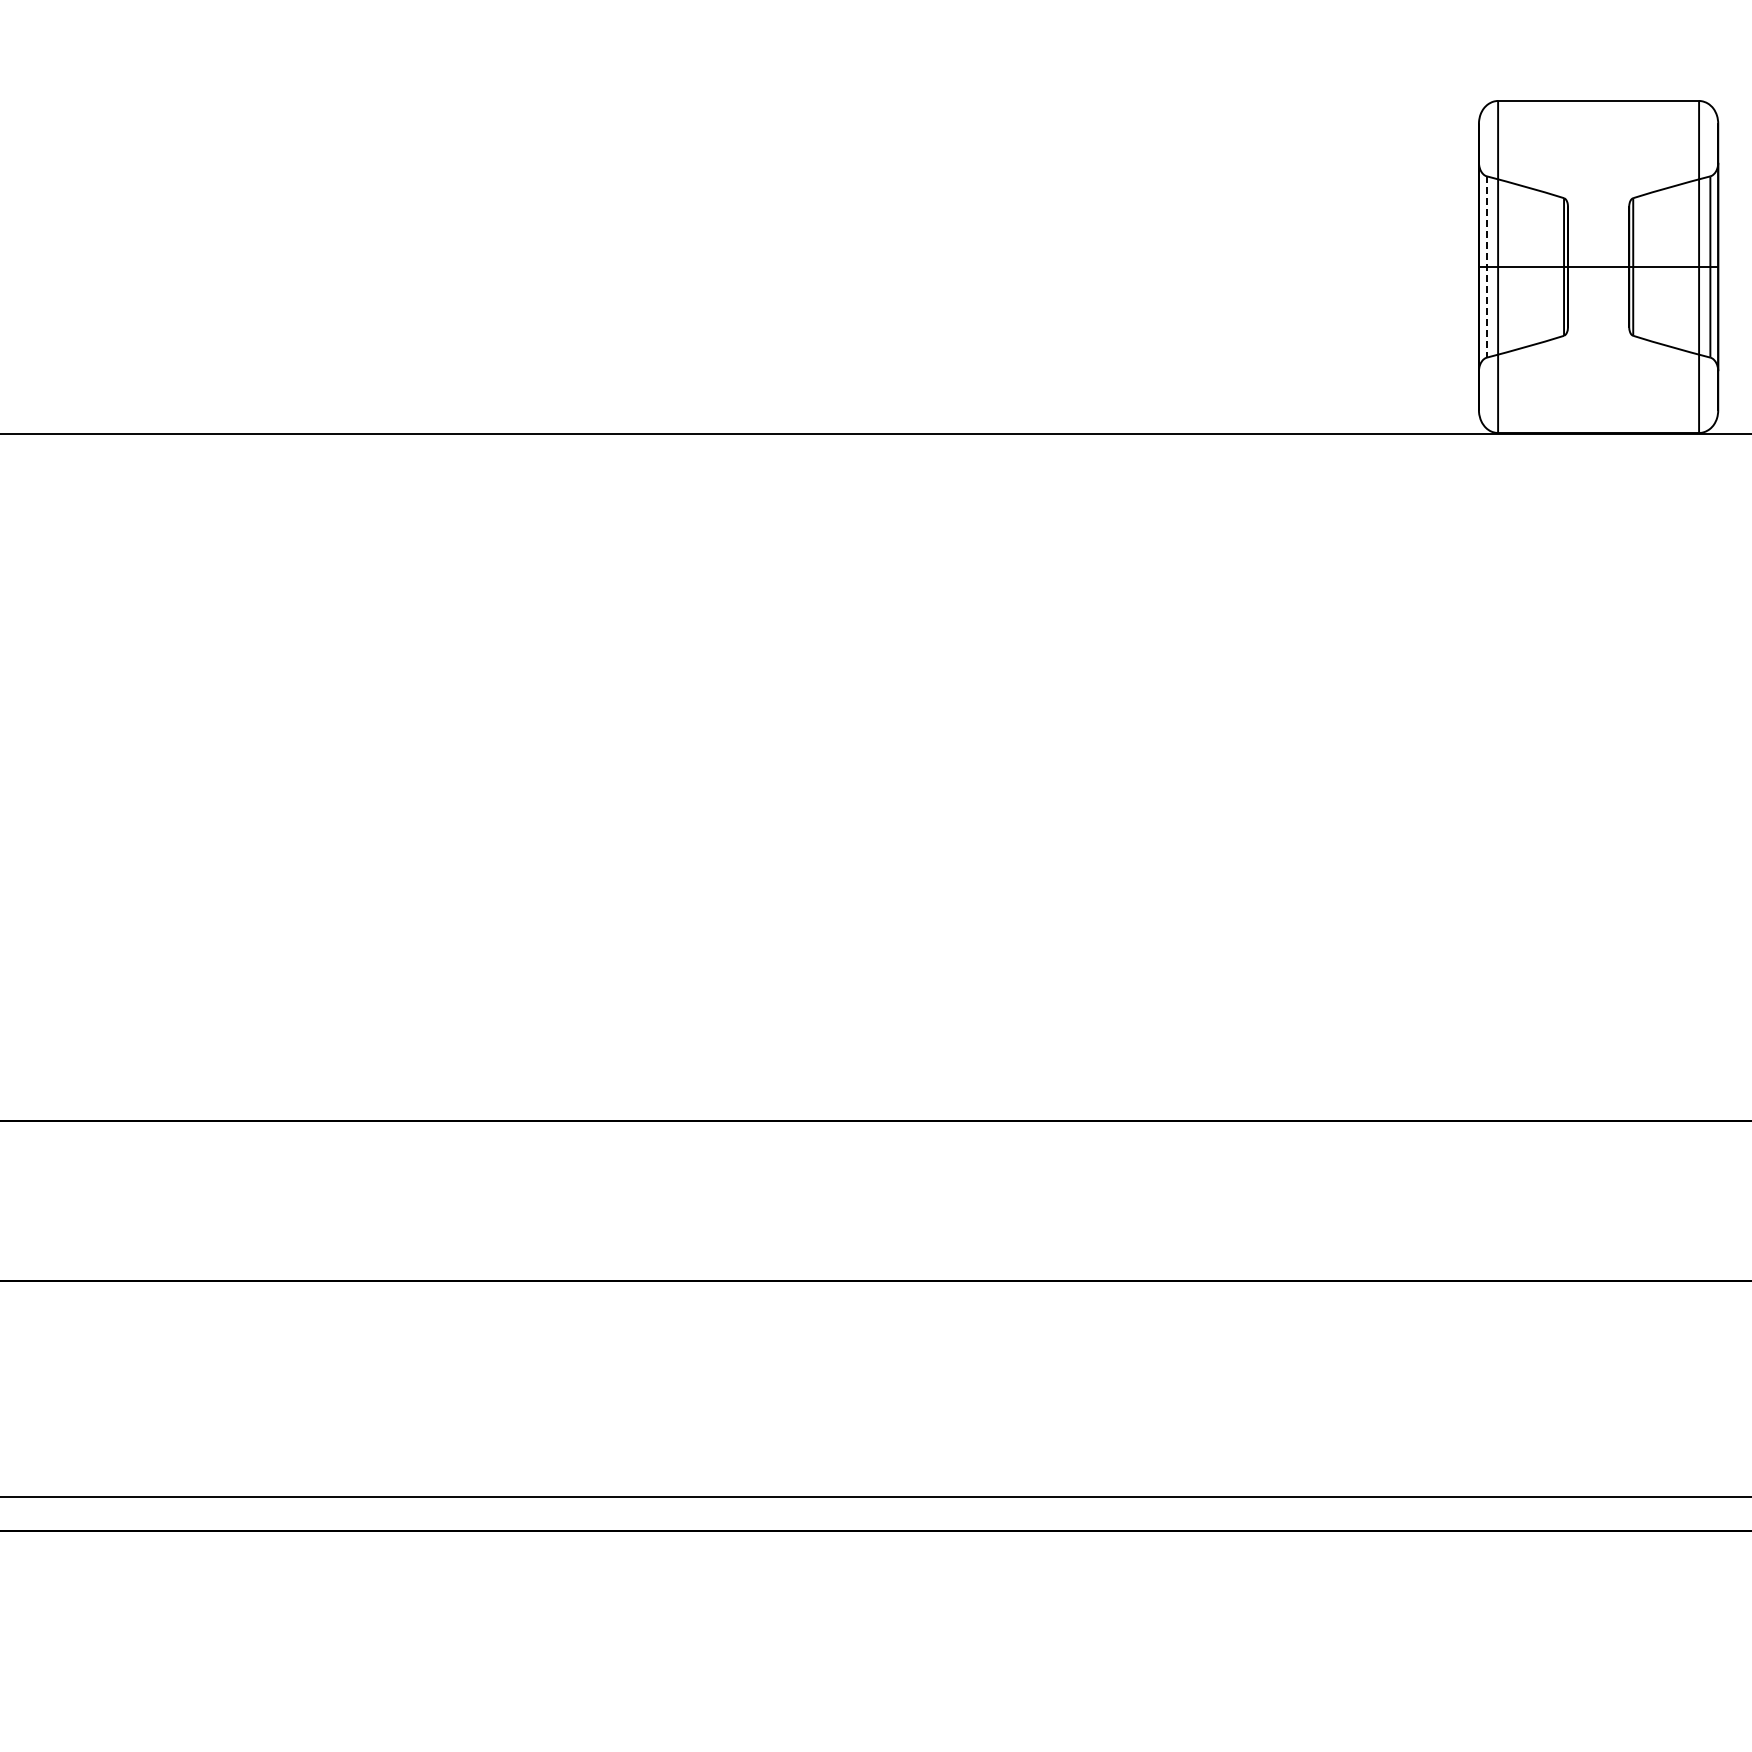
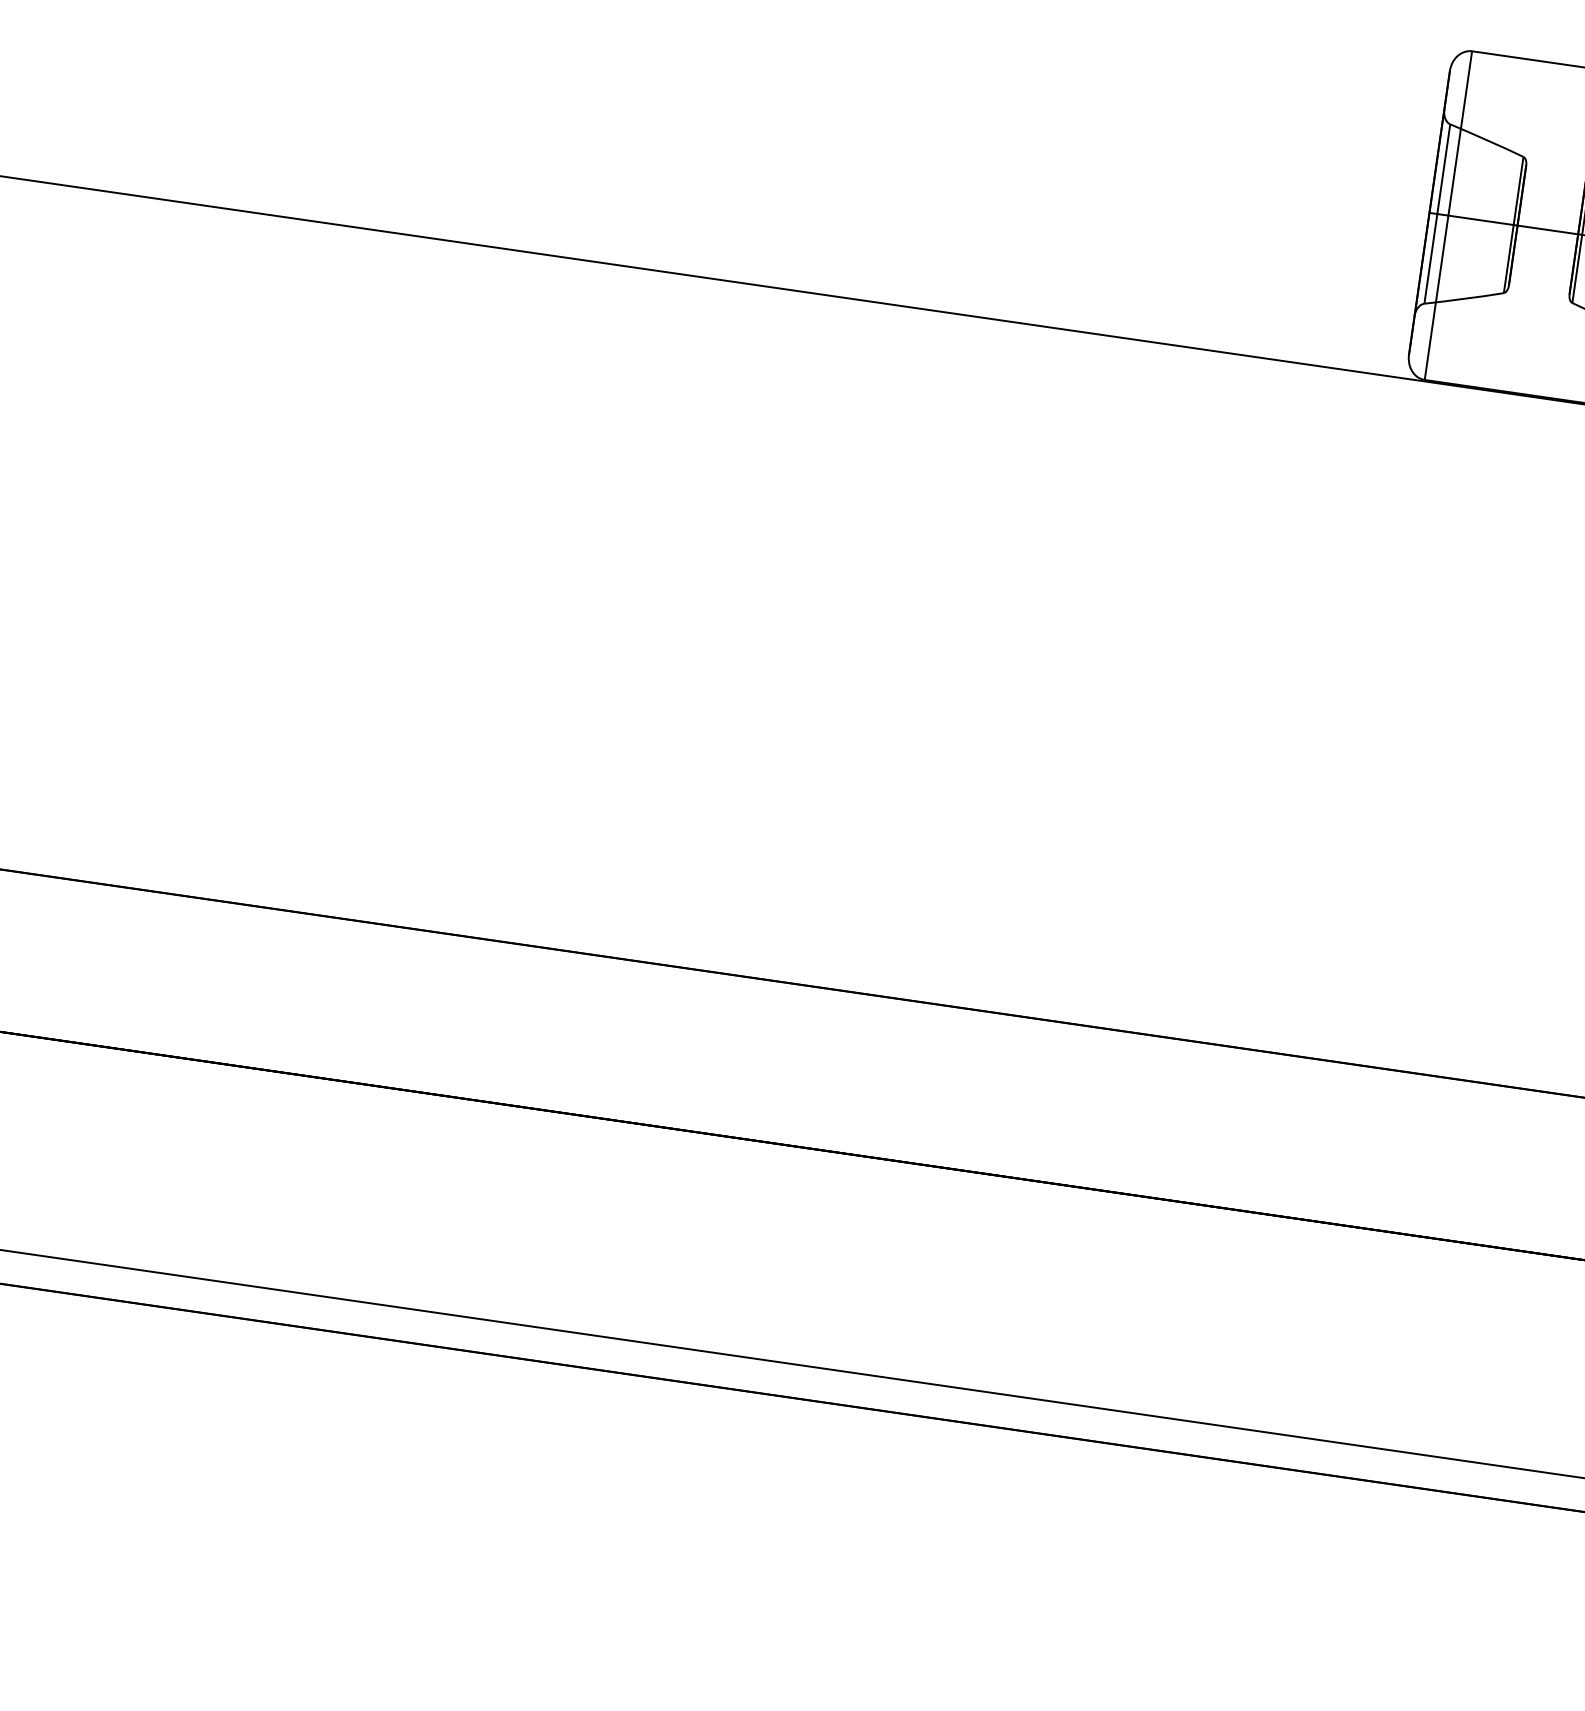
arc: (1486, 267) -> (1436, 214), dashed -> solid

